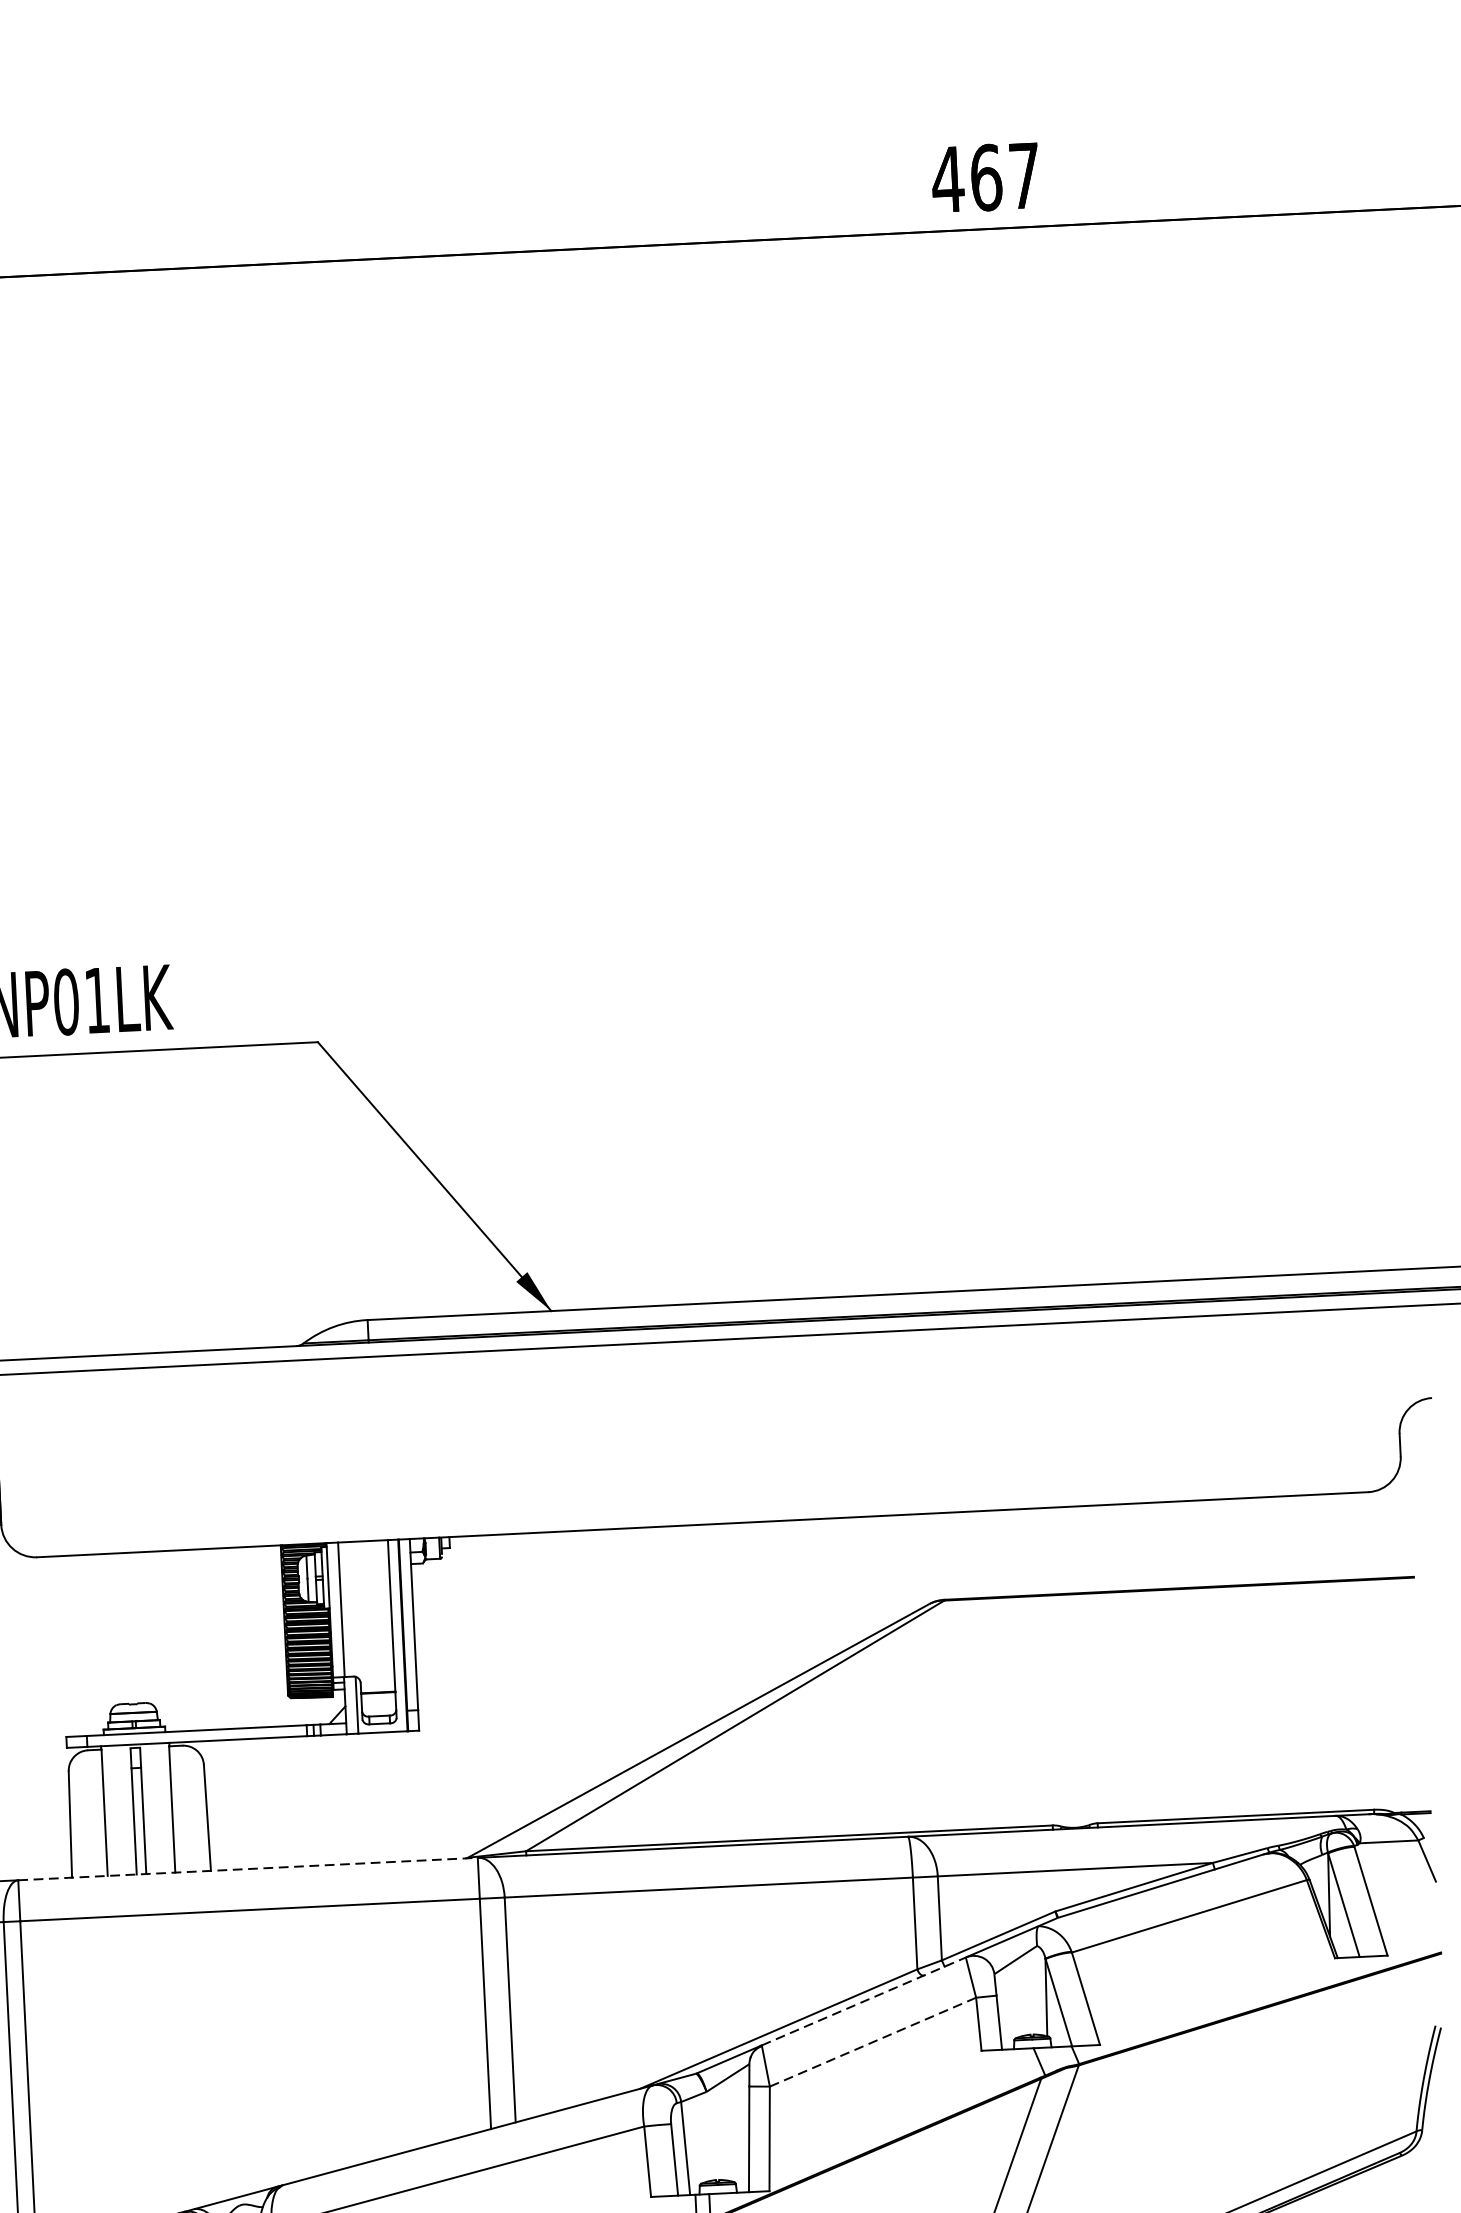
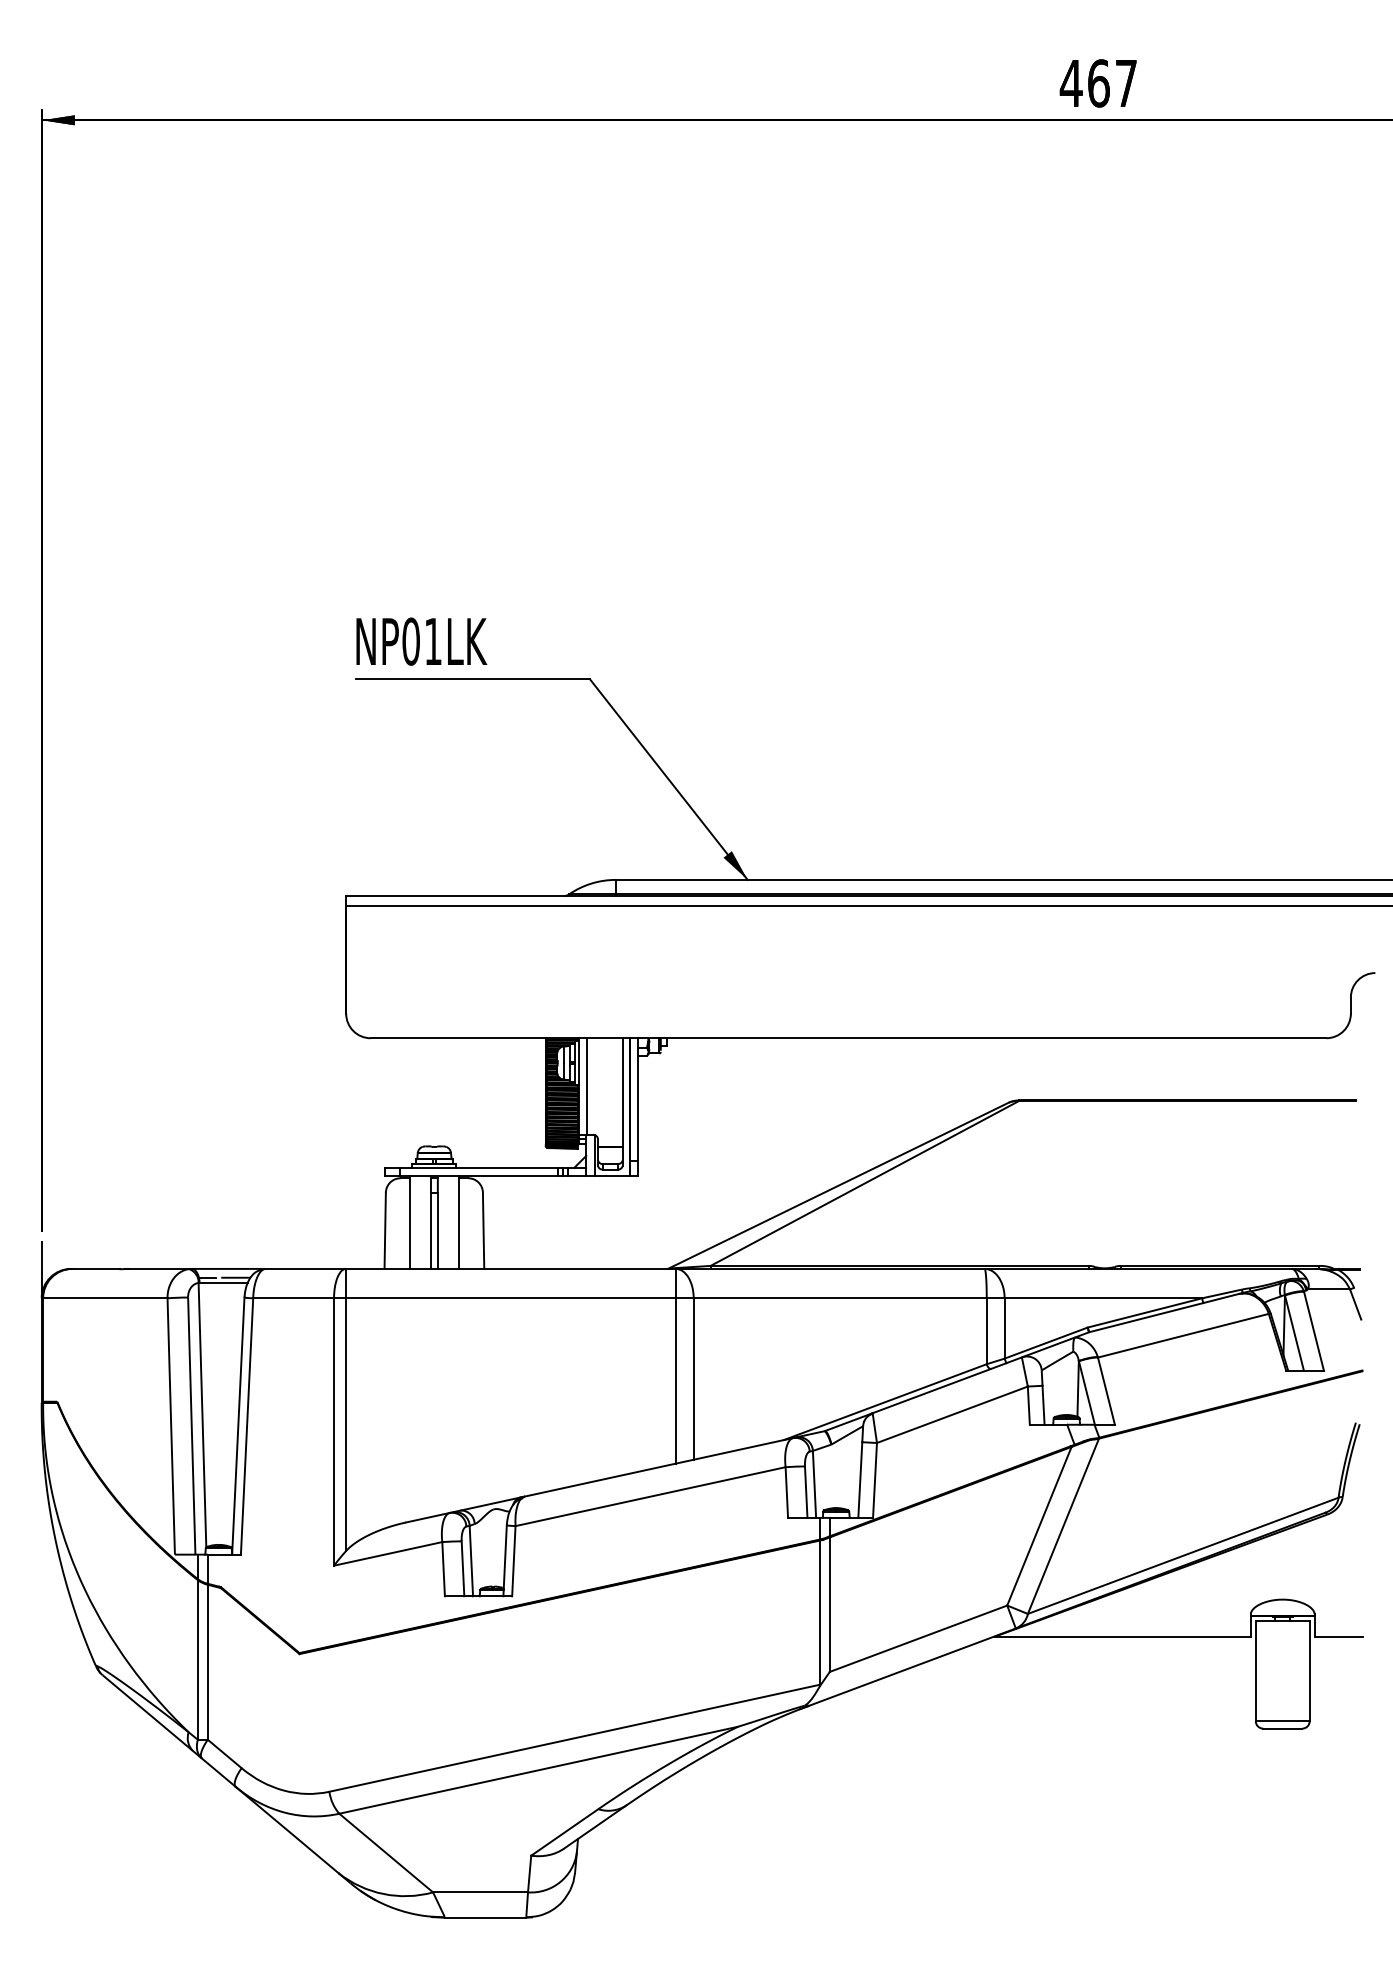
line: (247, 1868) -> (510, 1268), dashed -> solid
line: (864, 2001) -> (947, 1385), dashed -> solid
line: (873, 2041) -> (952, 1414), dashed -> solid

